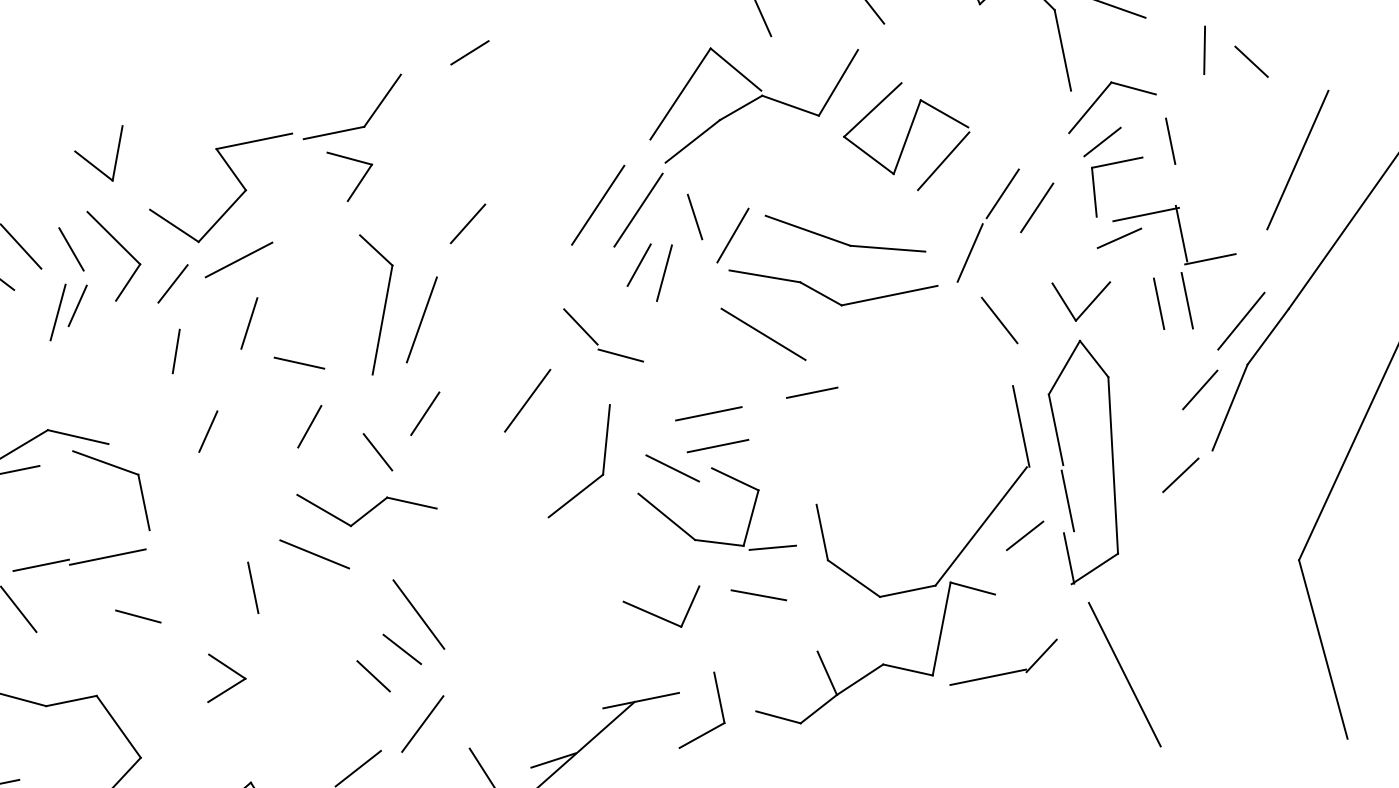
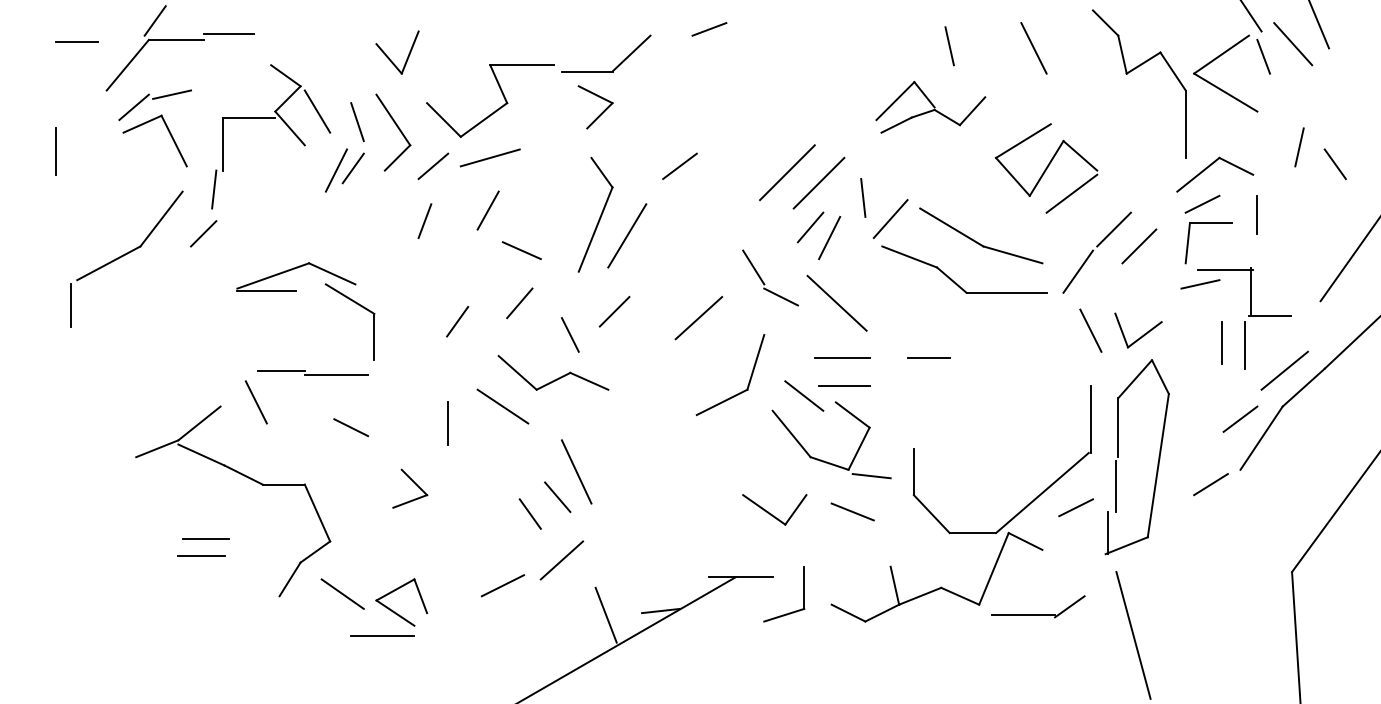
part: (753, 92) -> (930, 107), size x0.6
part: (1088, 304) -> (1140, 336), moved
line: (762, 333) -> (836, 302), moved
line: (208, 431) -> (457, 321), moved

